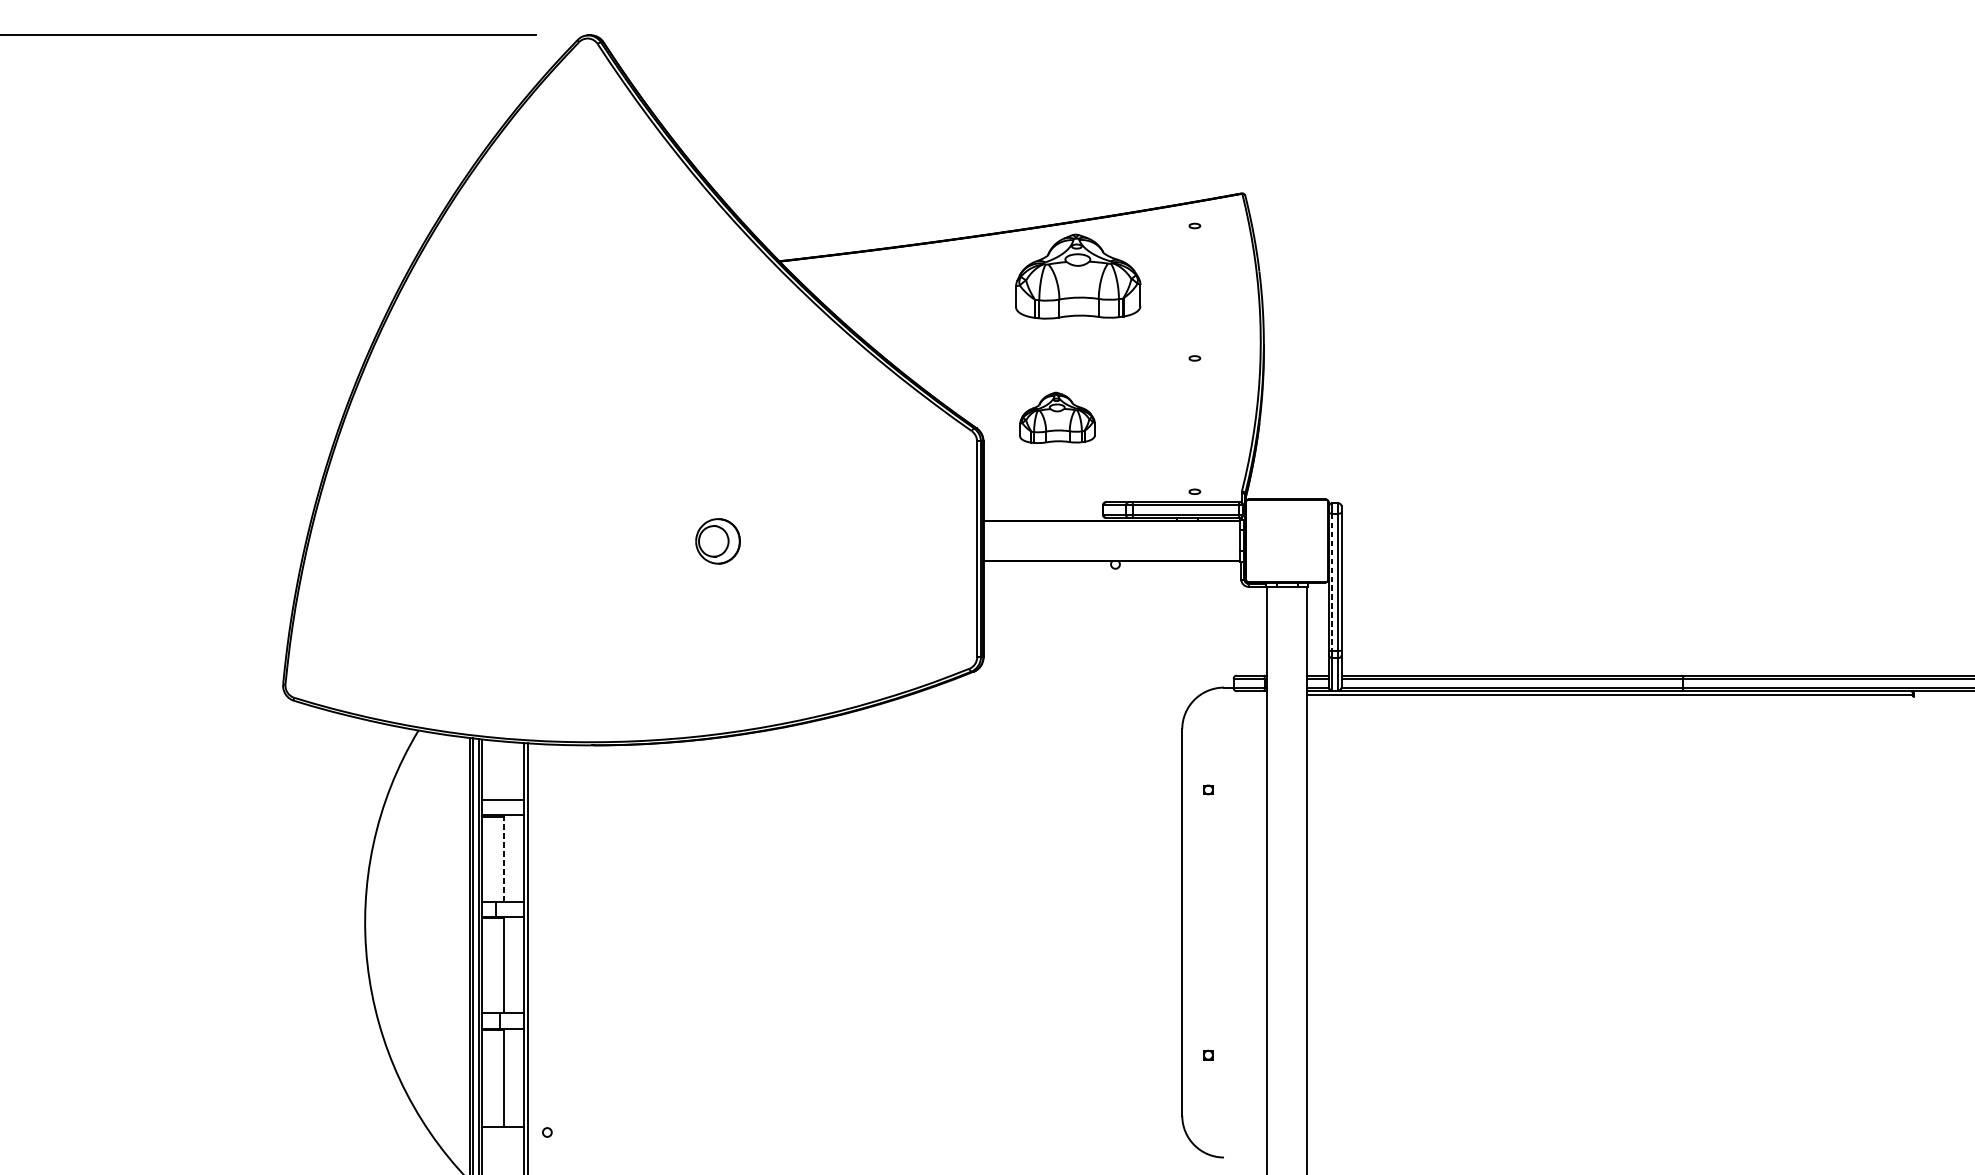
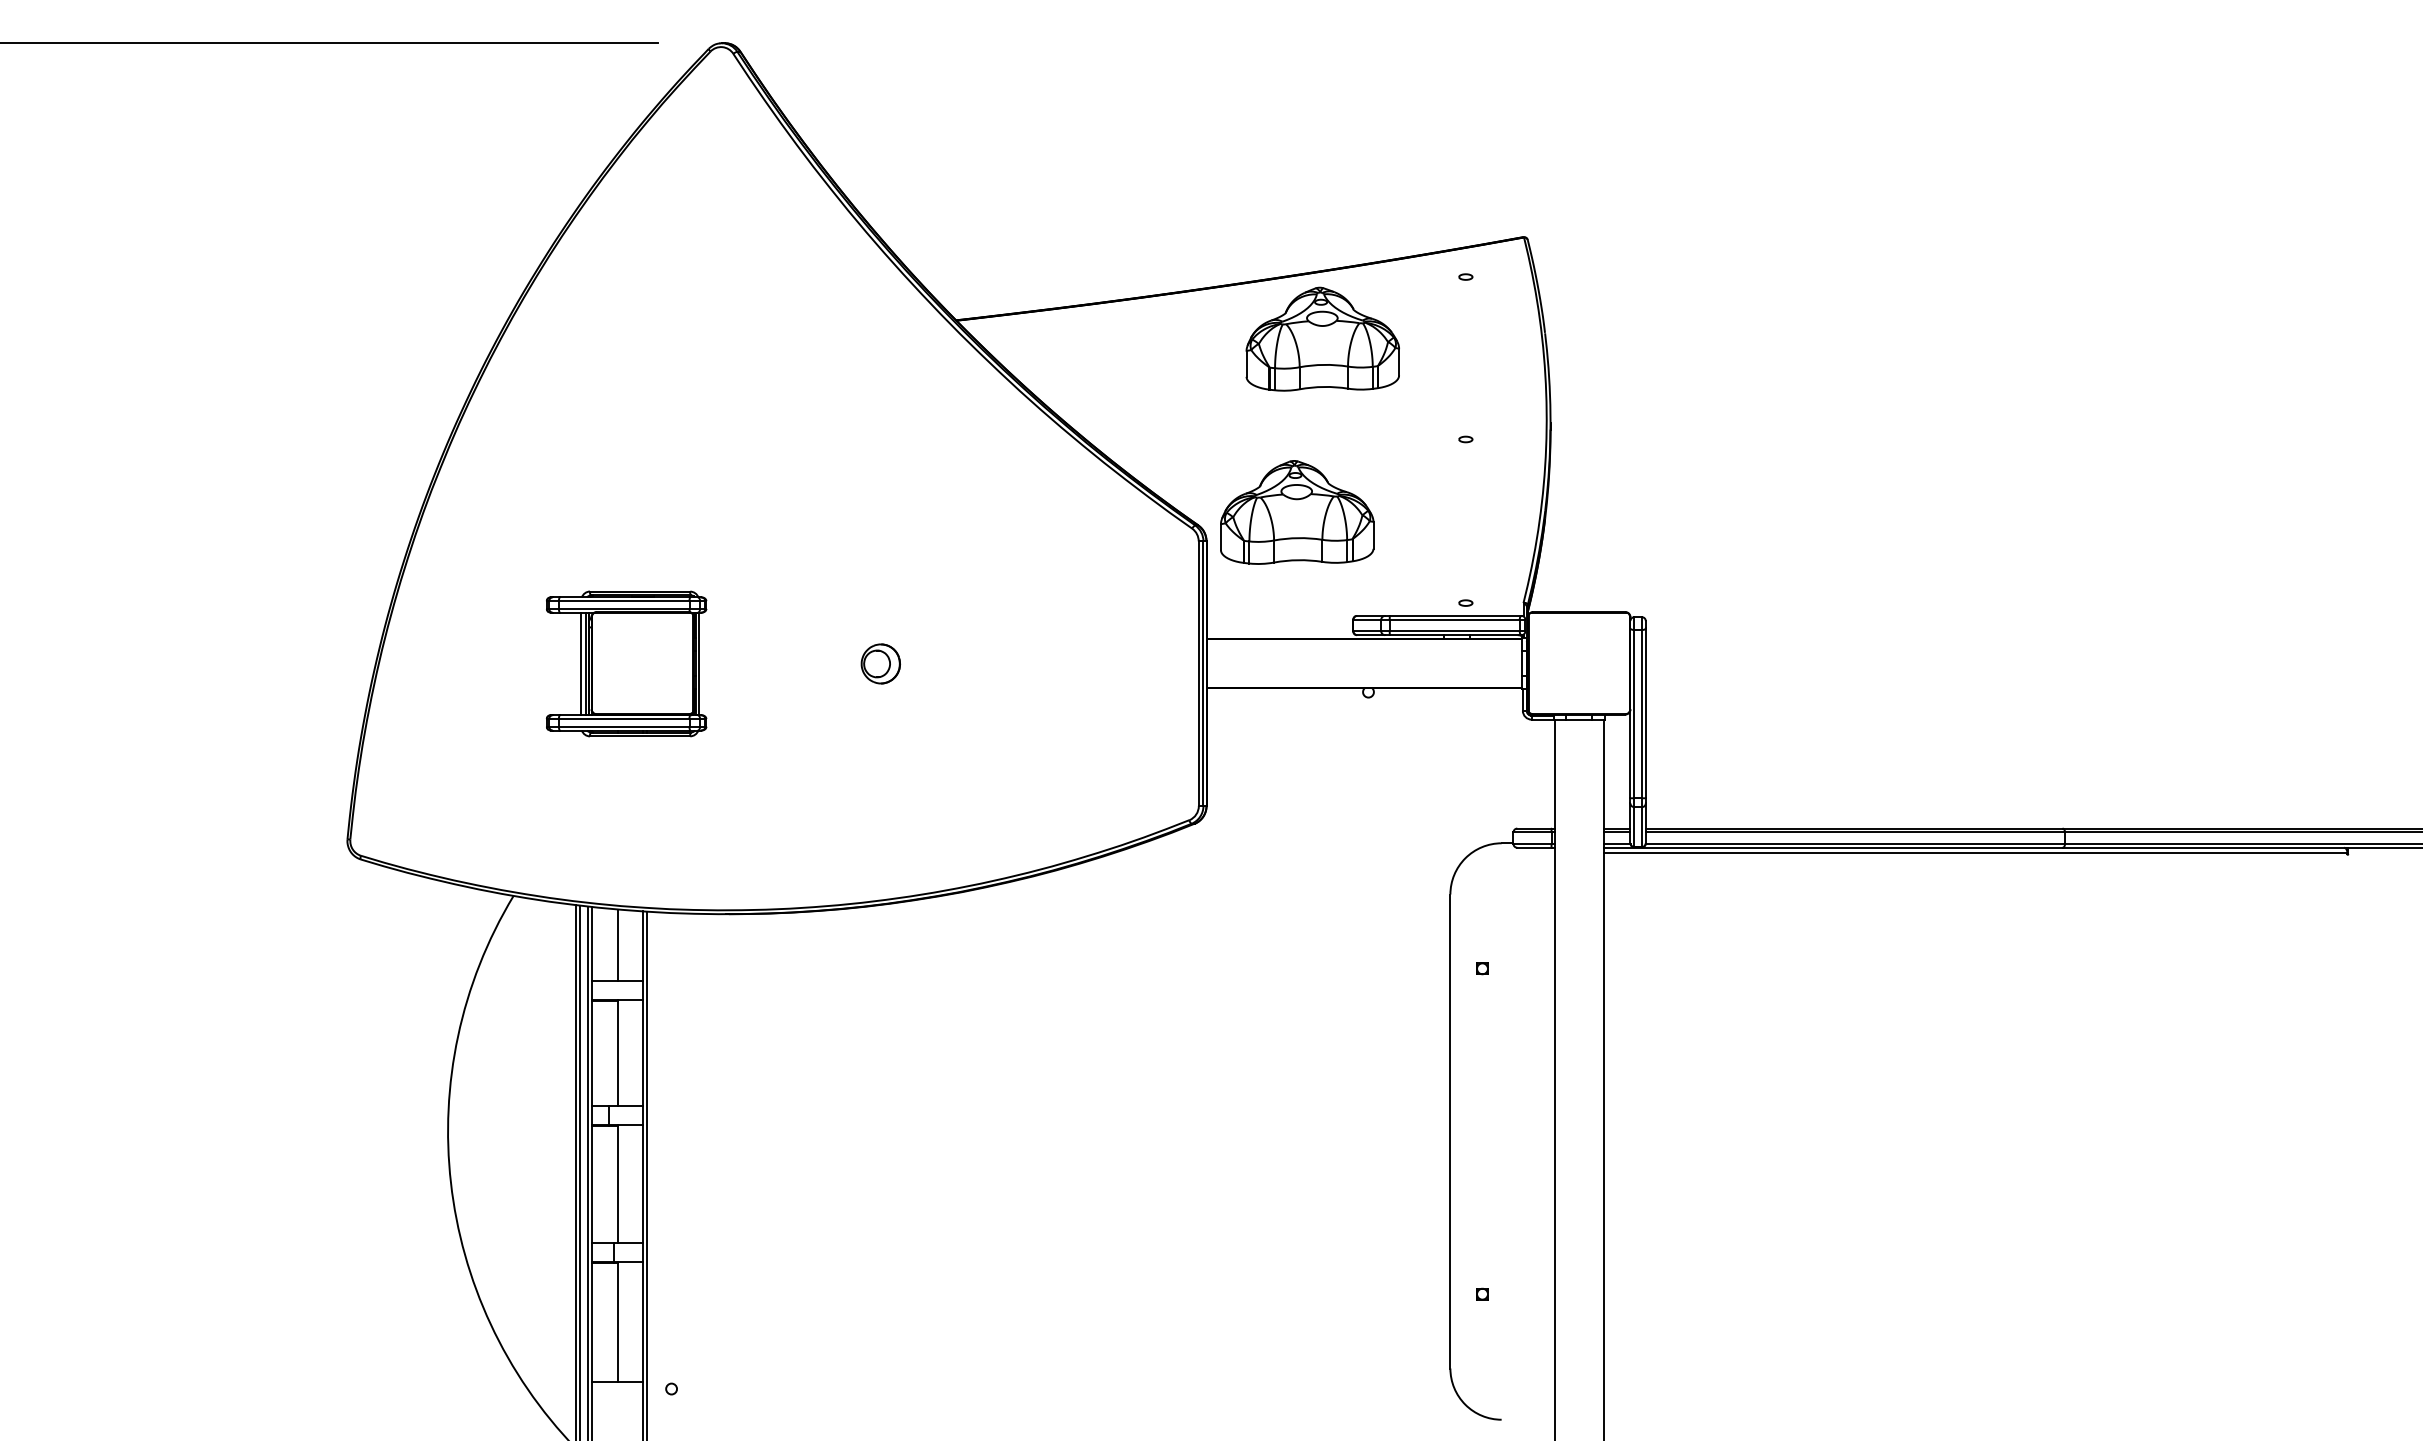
part: (1057, 417) -> (1297, 512), size x1.67
part: (510, 541) -> (626, 663), added
part: (717, 541) -> (880, 663), size x0.71
line: (1332, 582) -> (1634, 714), dashed -> solid
line: (504, 770) -> (618, 944), added
line: (504, 858) -> (618, 1052), dashed -> solid

